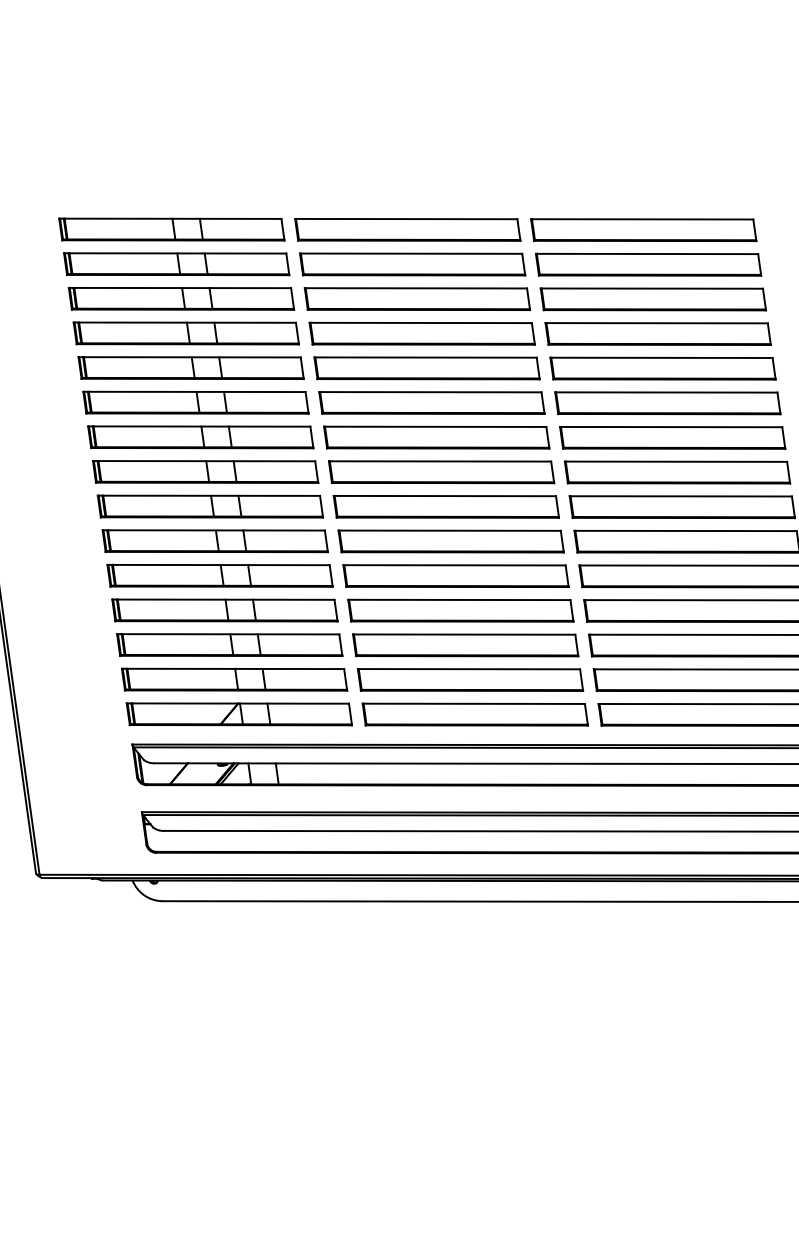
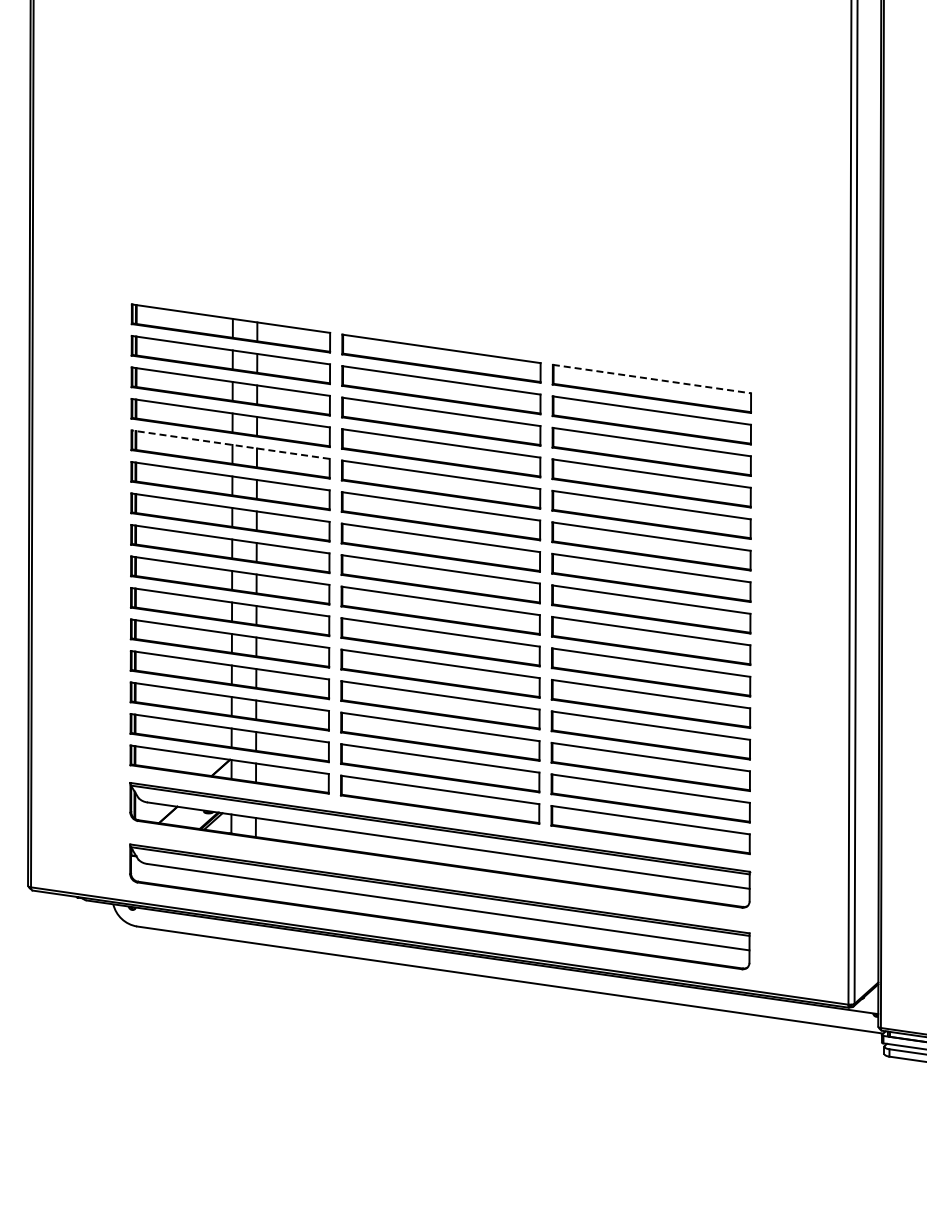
line: (642, 219) -> (652, 379), solid -> dashed
line: (189, 357) -> (230, 444), solid -> dashed

